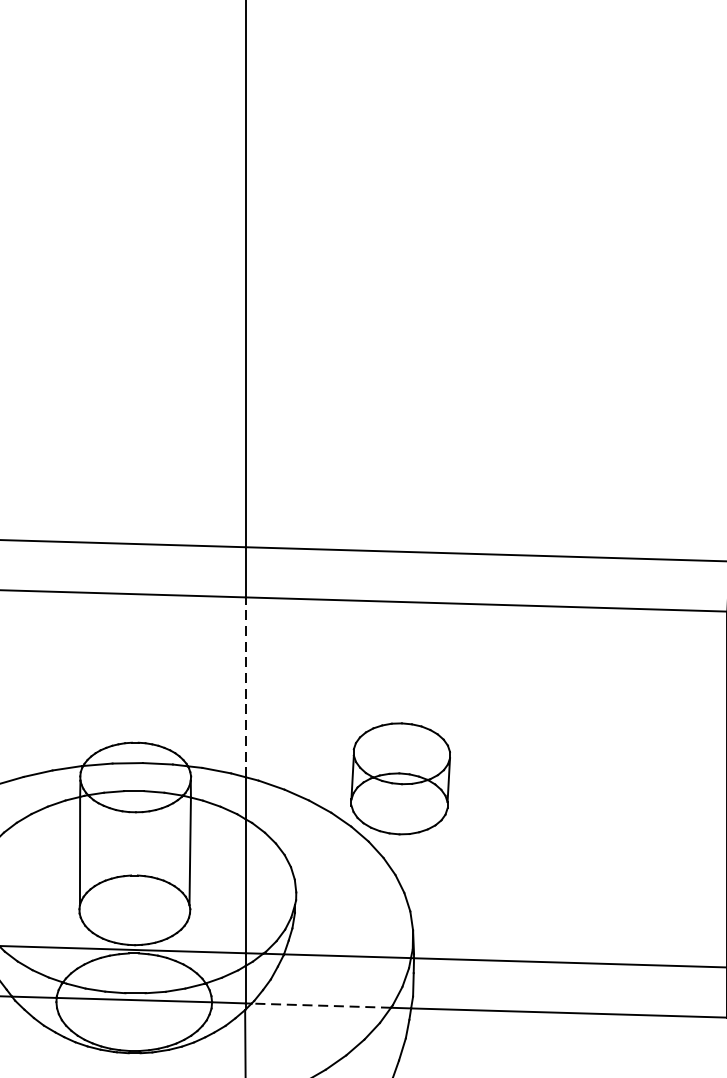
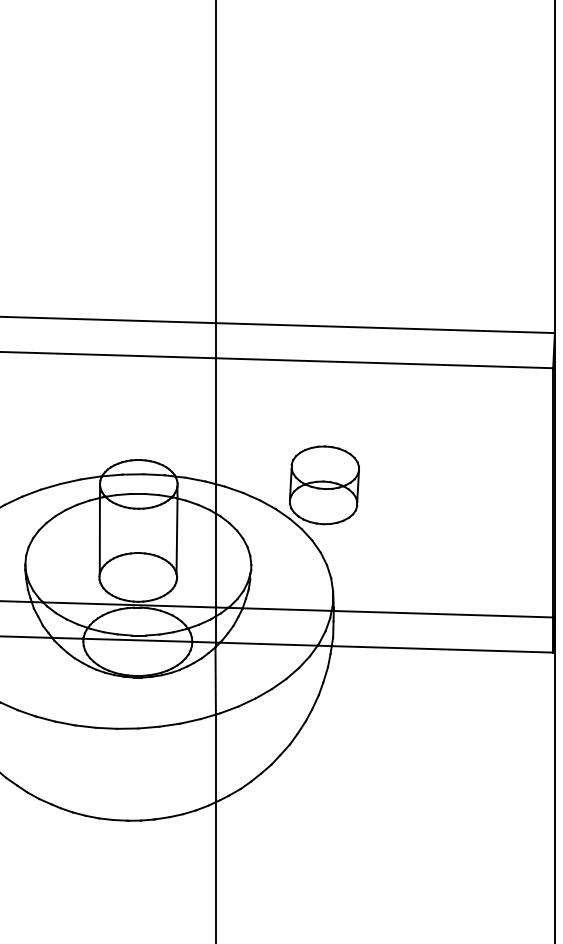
line: (245, 687) -> (215, 421), dashed -> solid
line: (320, 1006) -> (268, 644), dashed -> solid

